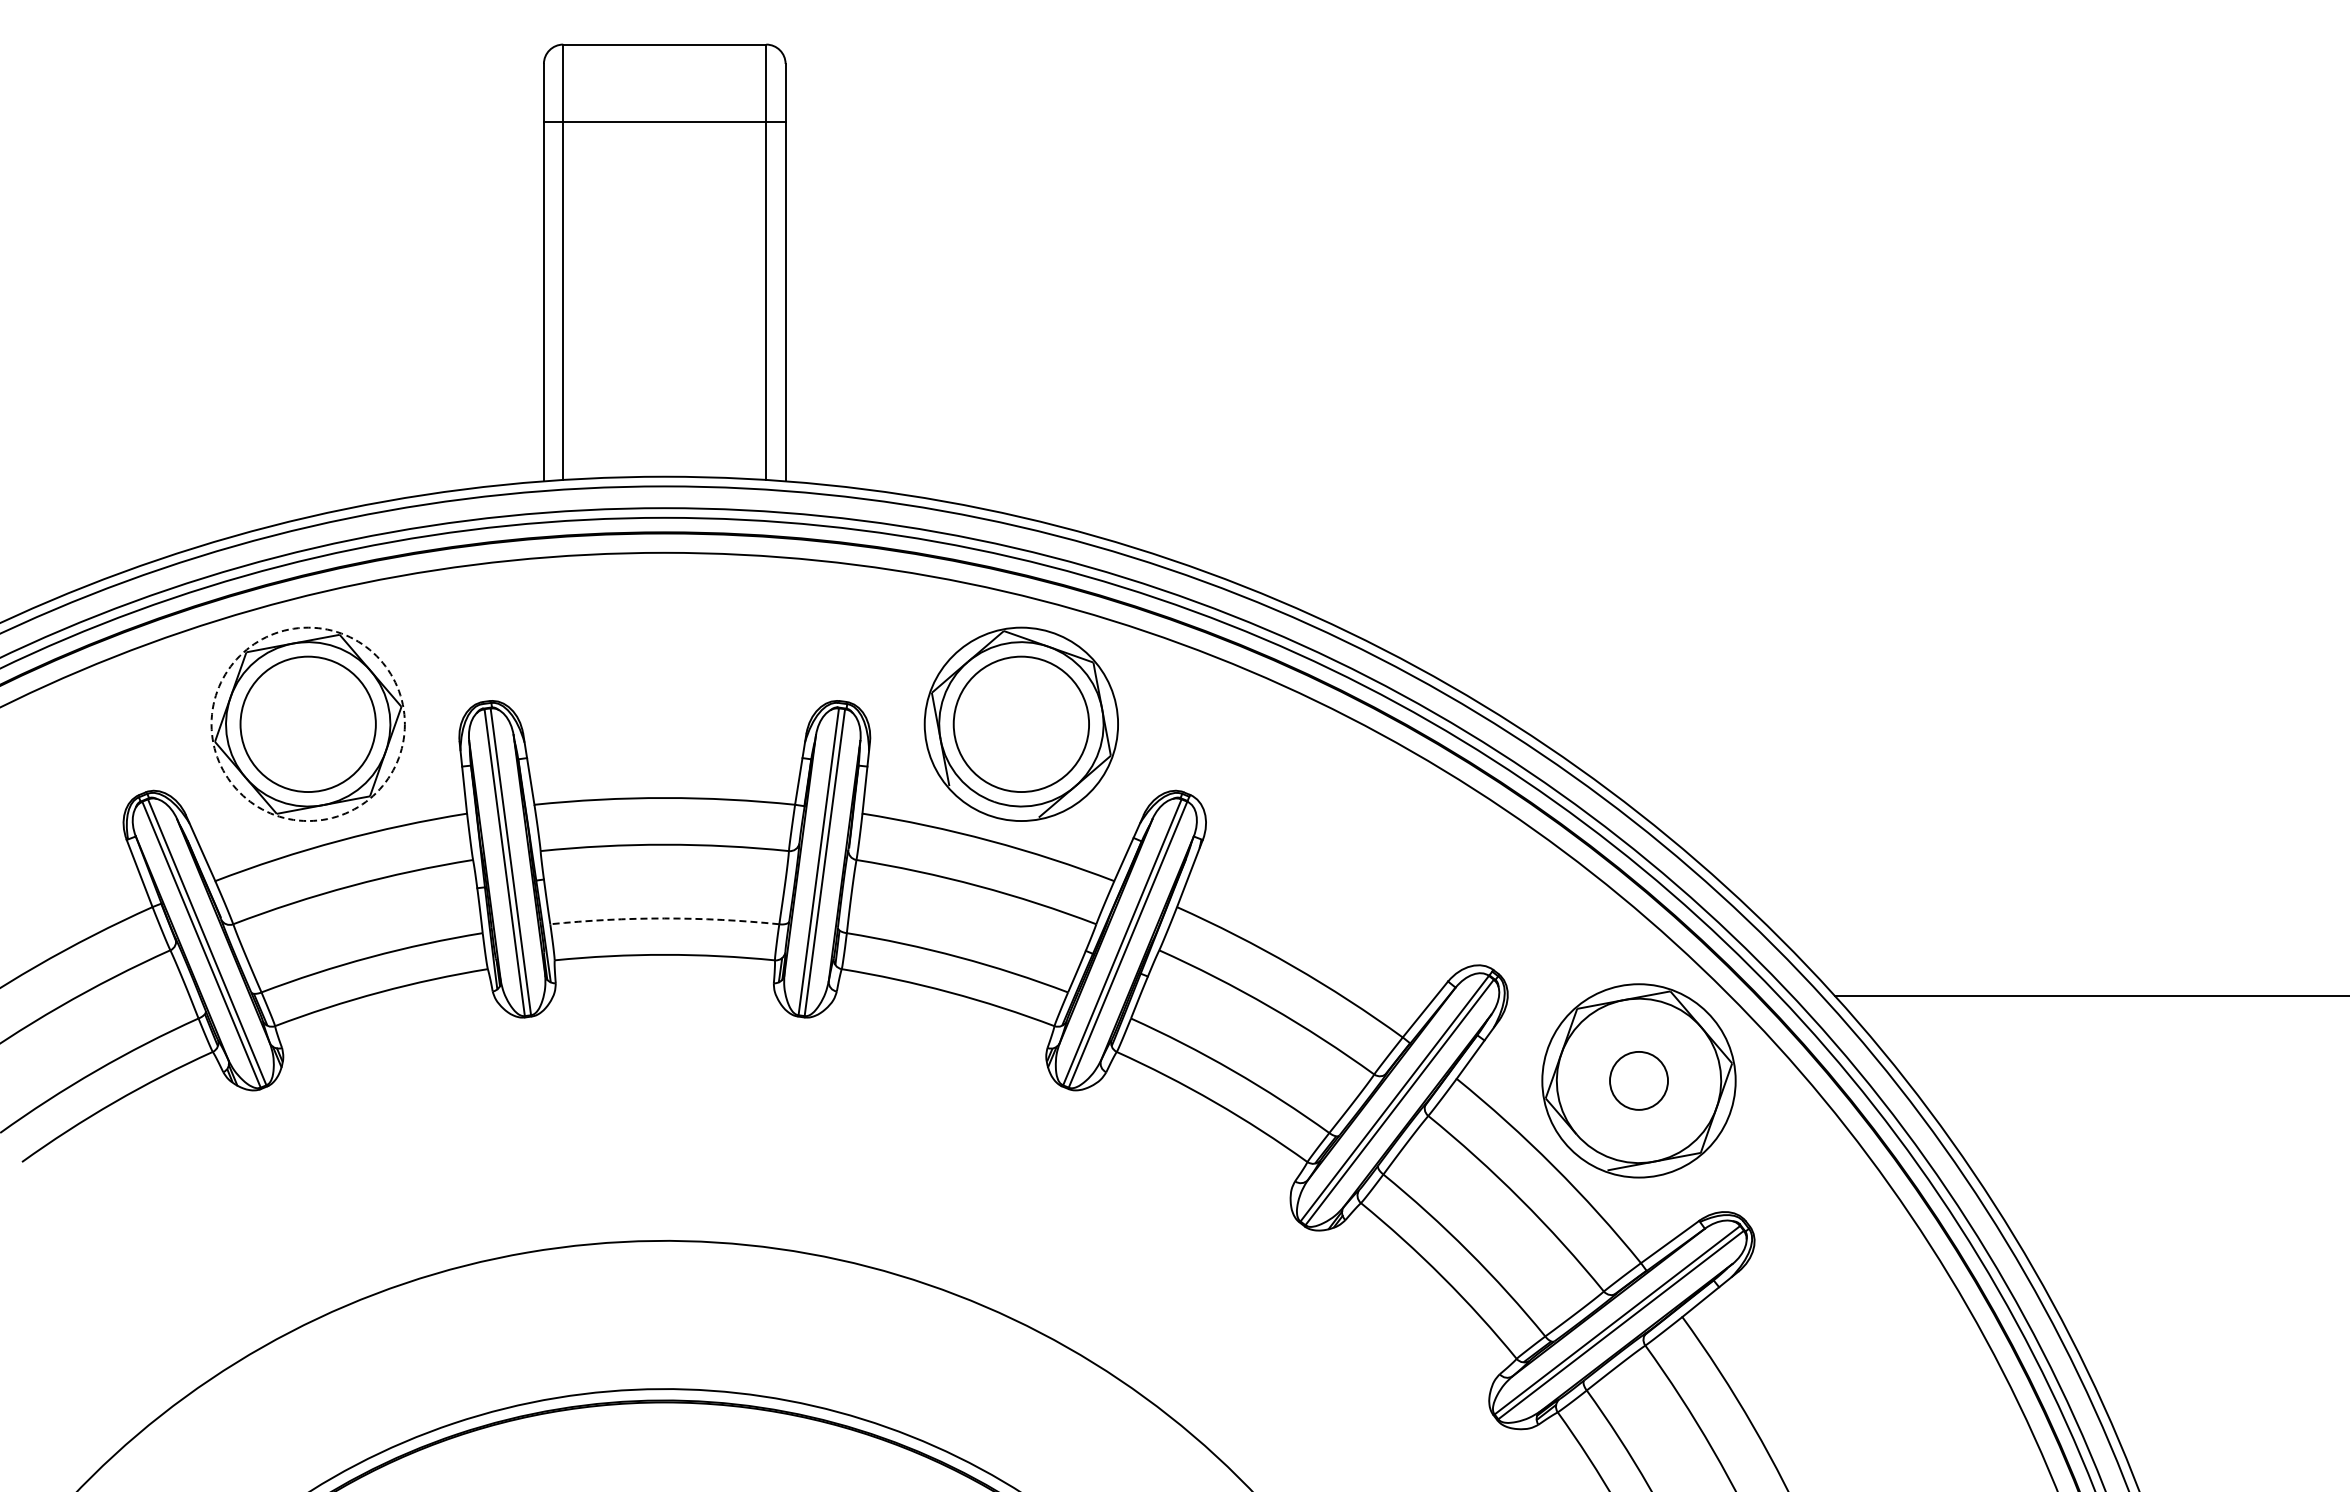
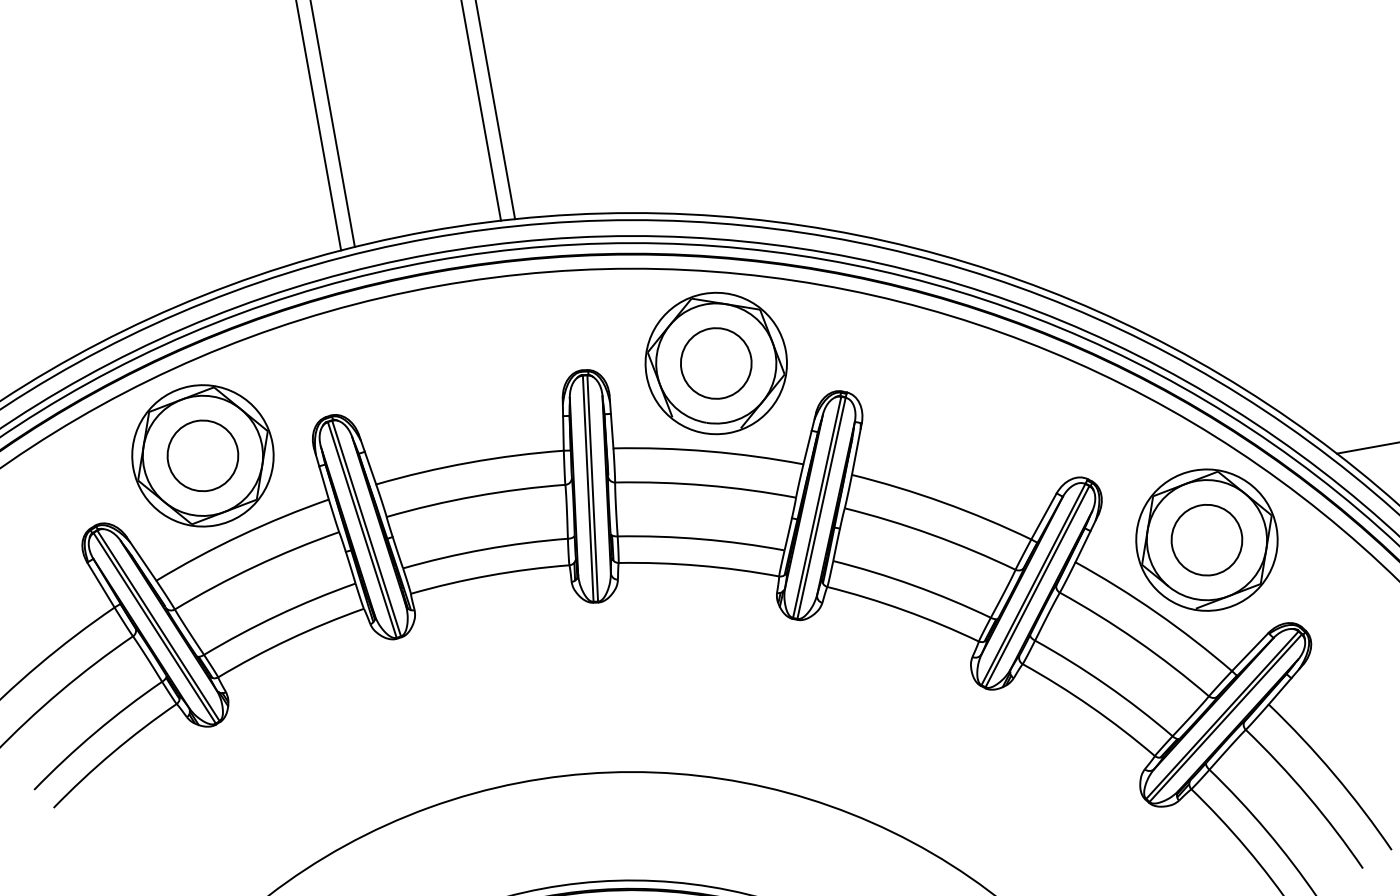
circle: (307, 724) -> (202, 456), dashed -> solid
circle: (307, 724) -> (202, 456), size x0.71
circle: (1021, 724) -> (716, 363), size x0.71
arc: (664, 918) -> (484, 549), dashed -> solid
circle: (1638, 1080) -> (1206, 539), size x1.67

